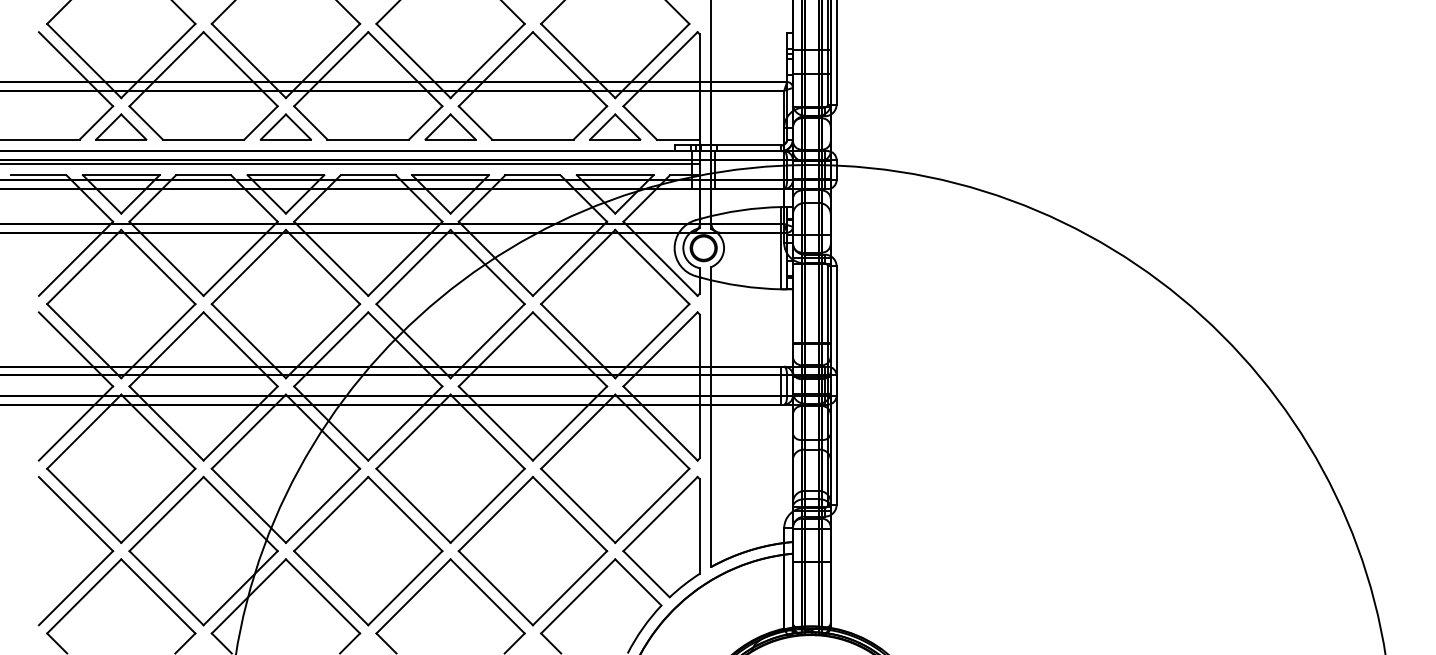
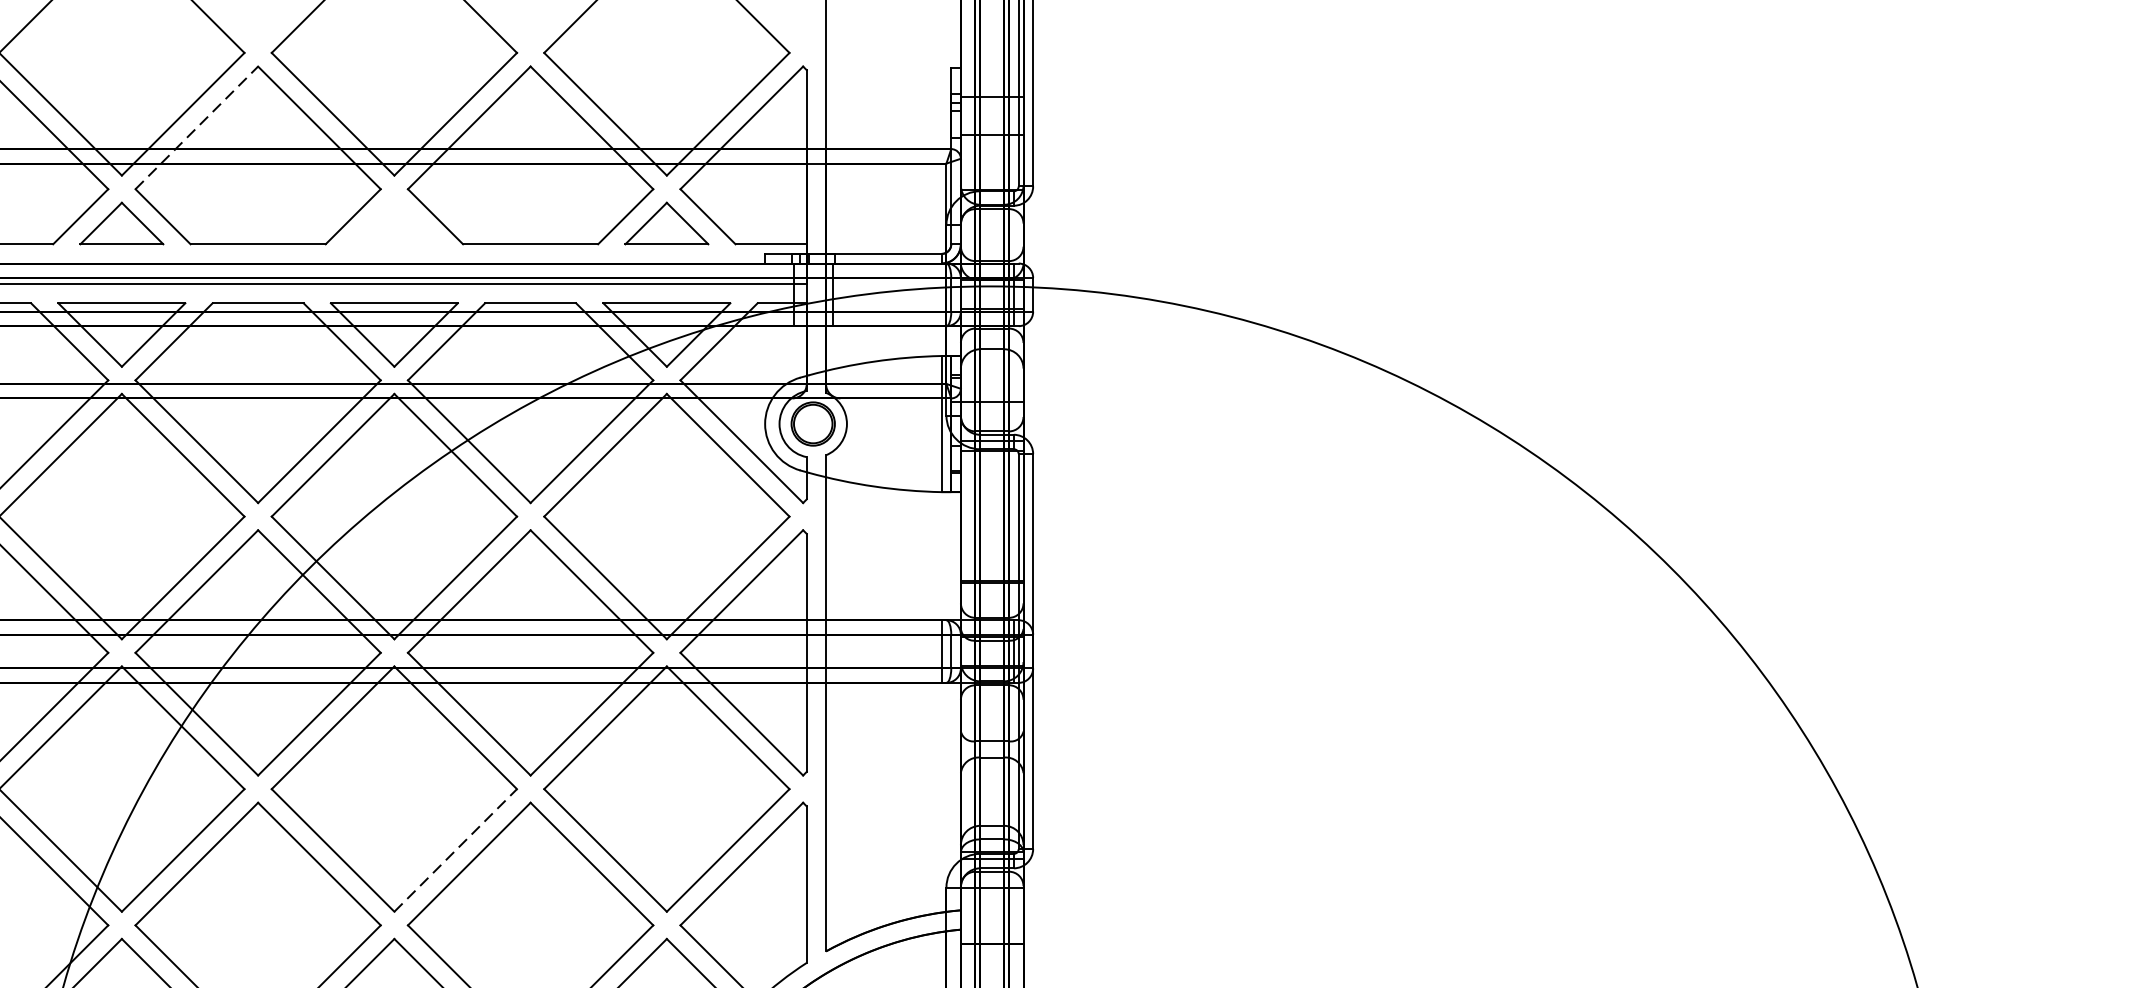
line: (331, 68) -> (197, 126), solid -> dashed
part: (450, 126) -> (394, 222), removed
line: (488, 505) -> (457, 849), solid -> dashed

